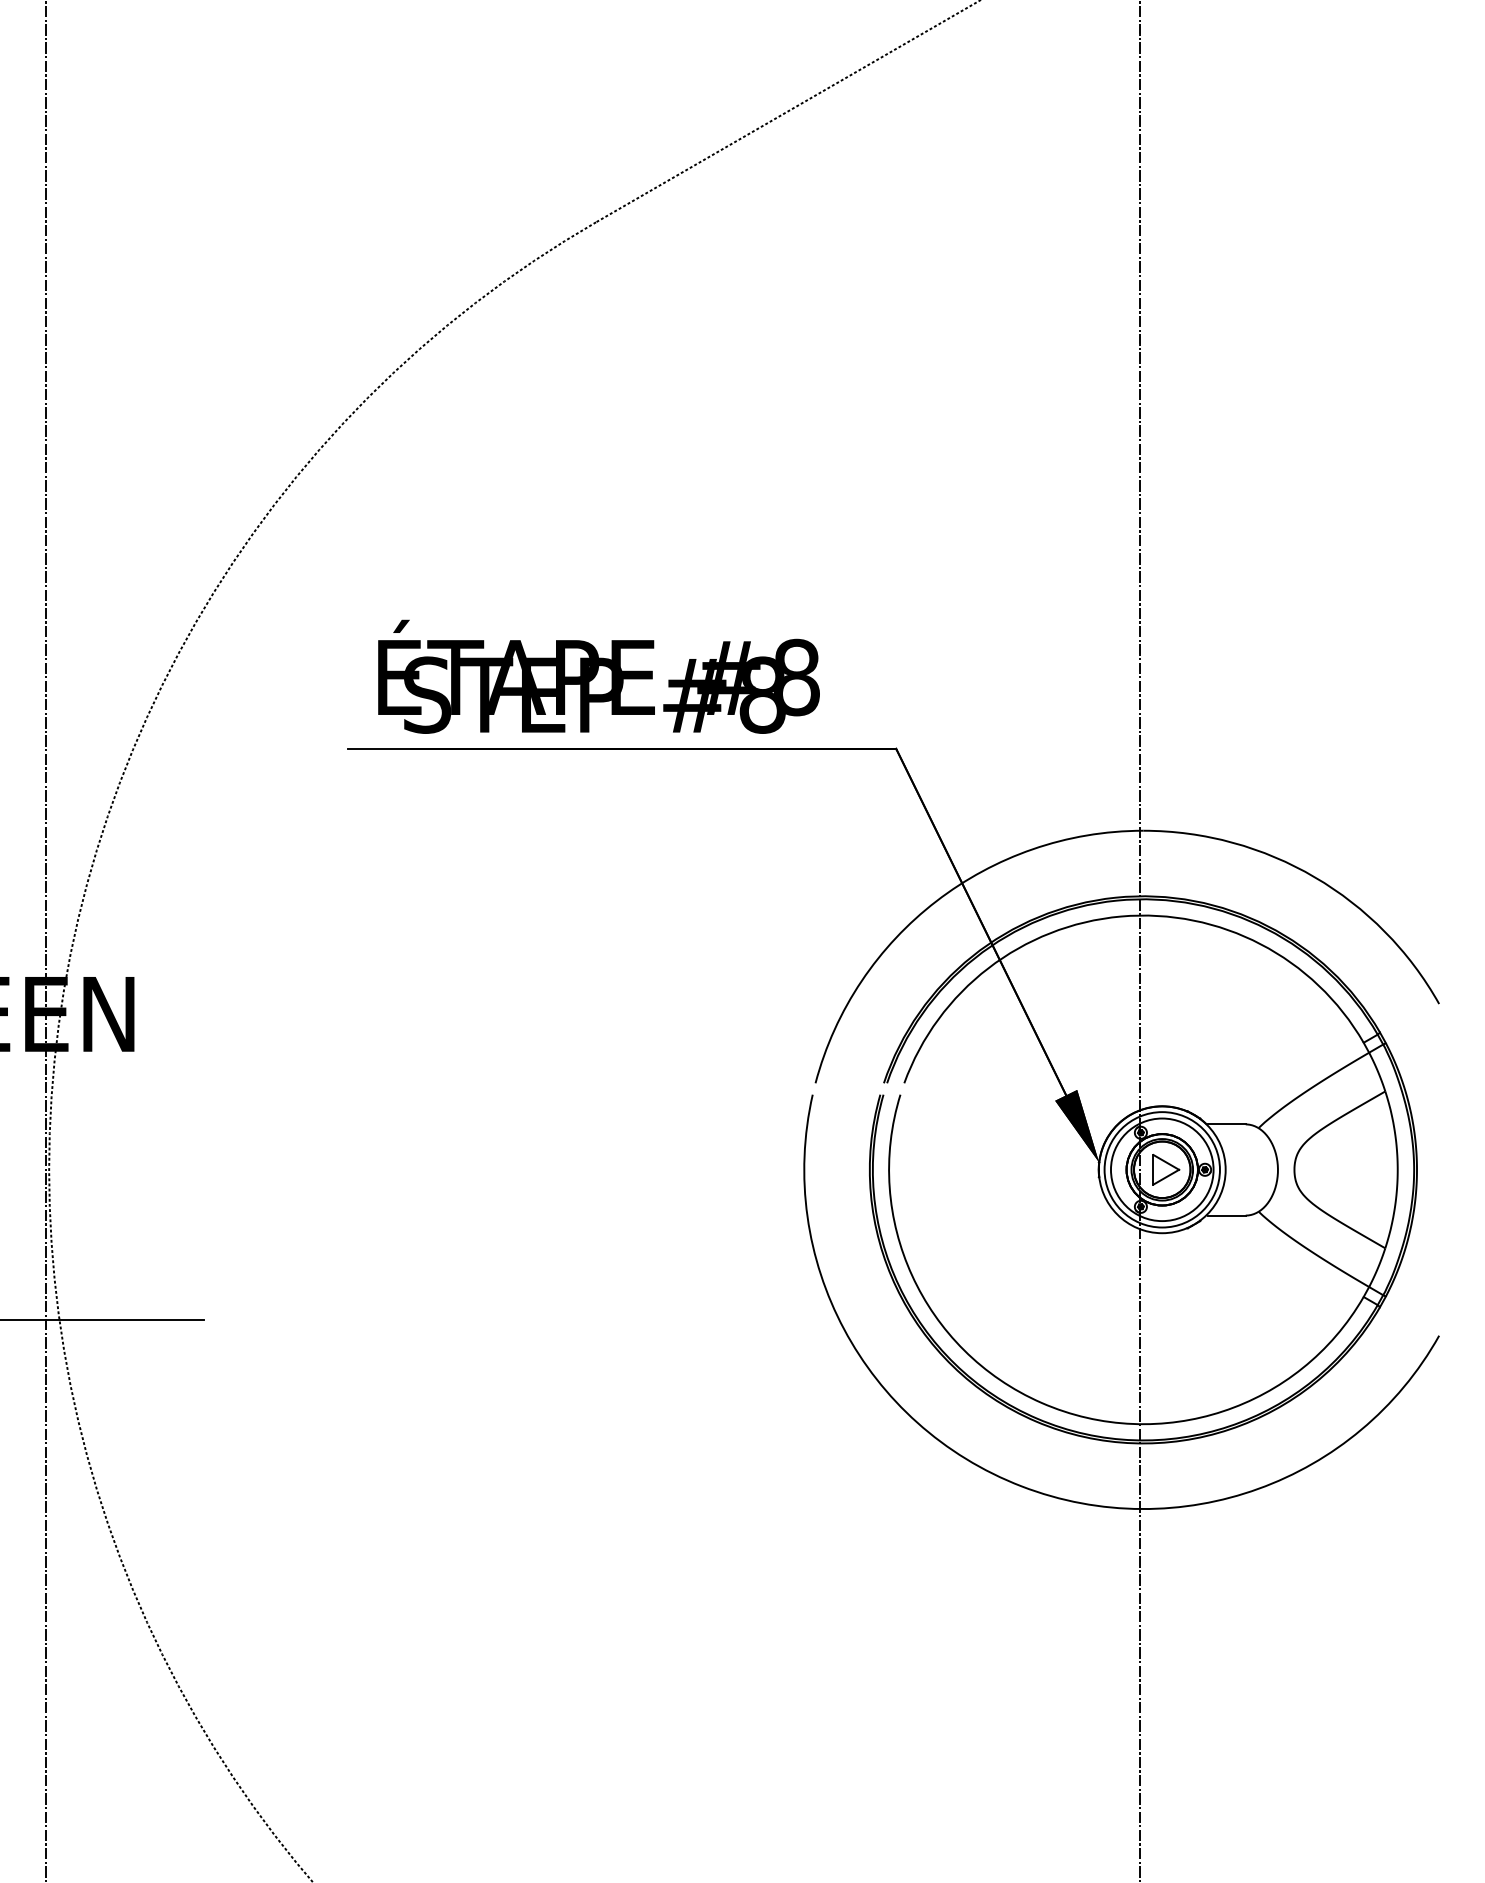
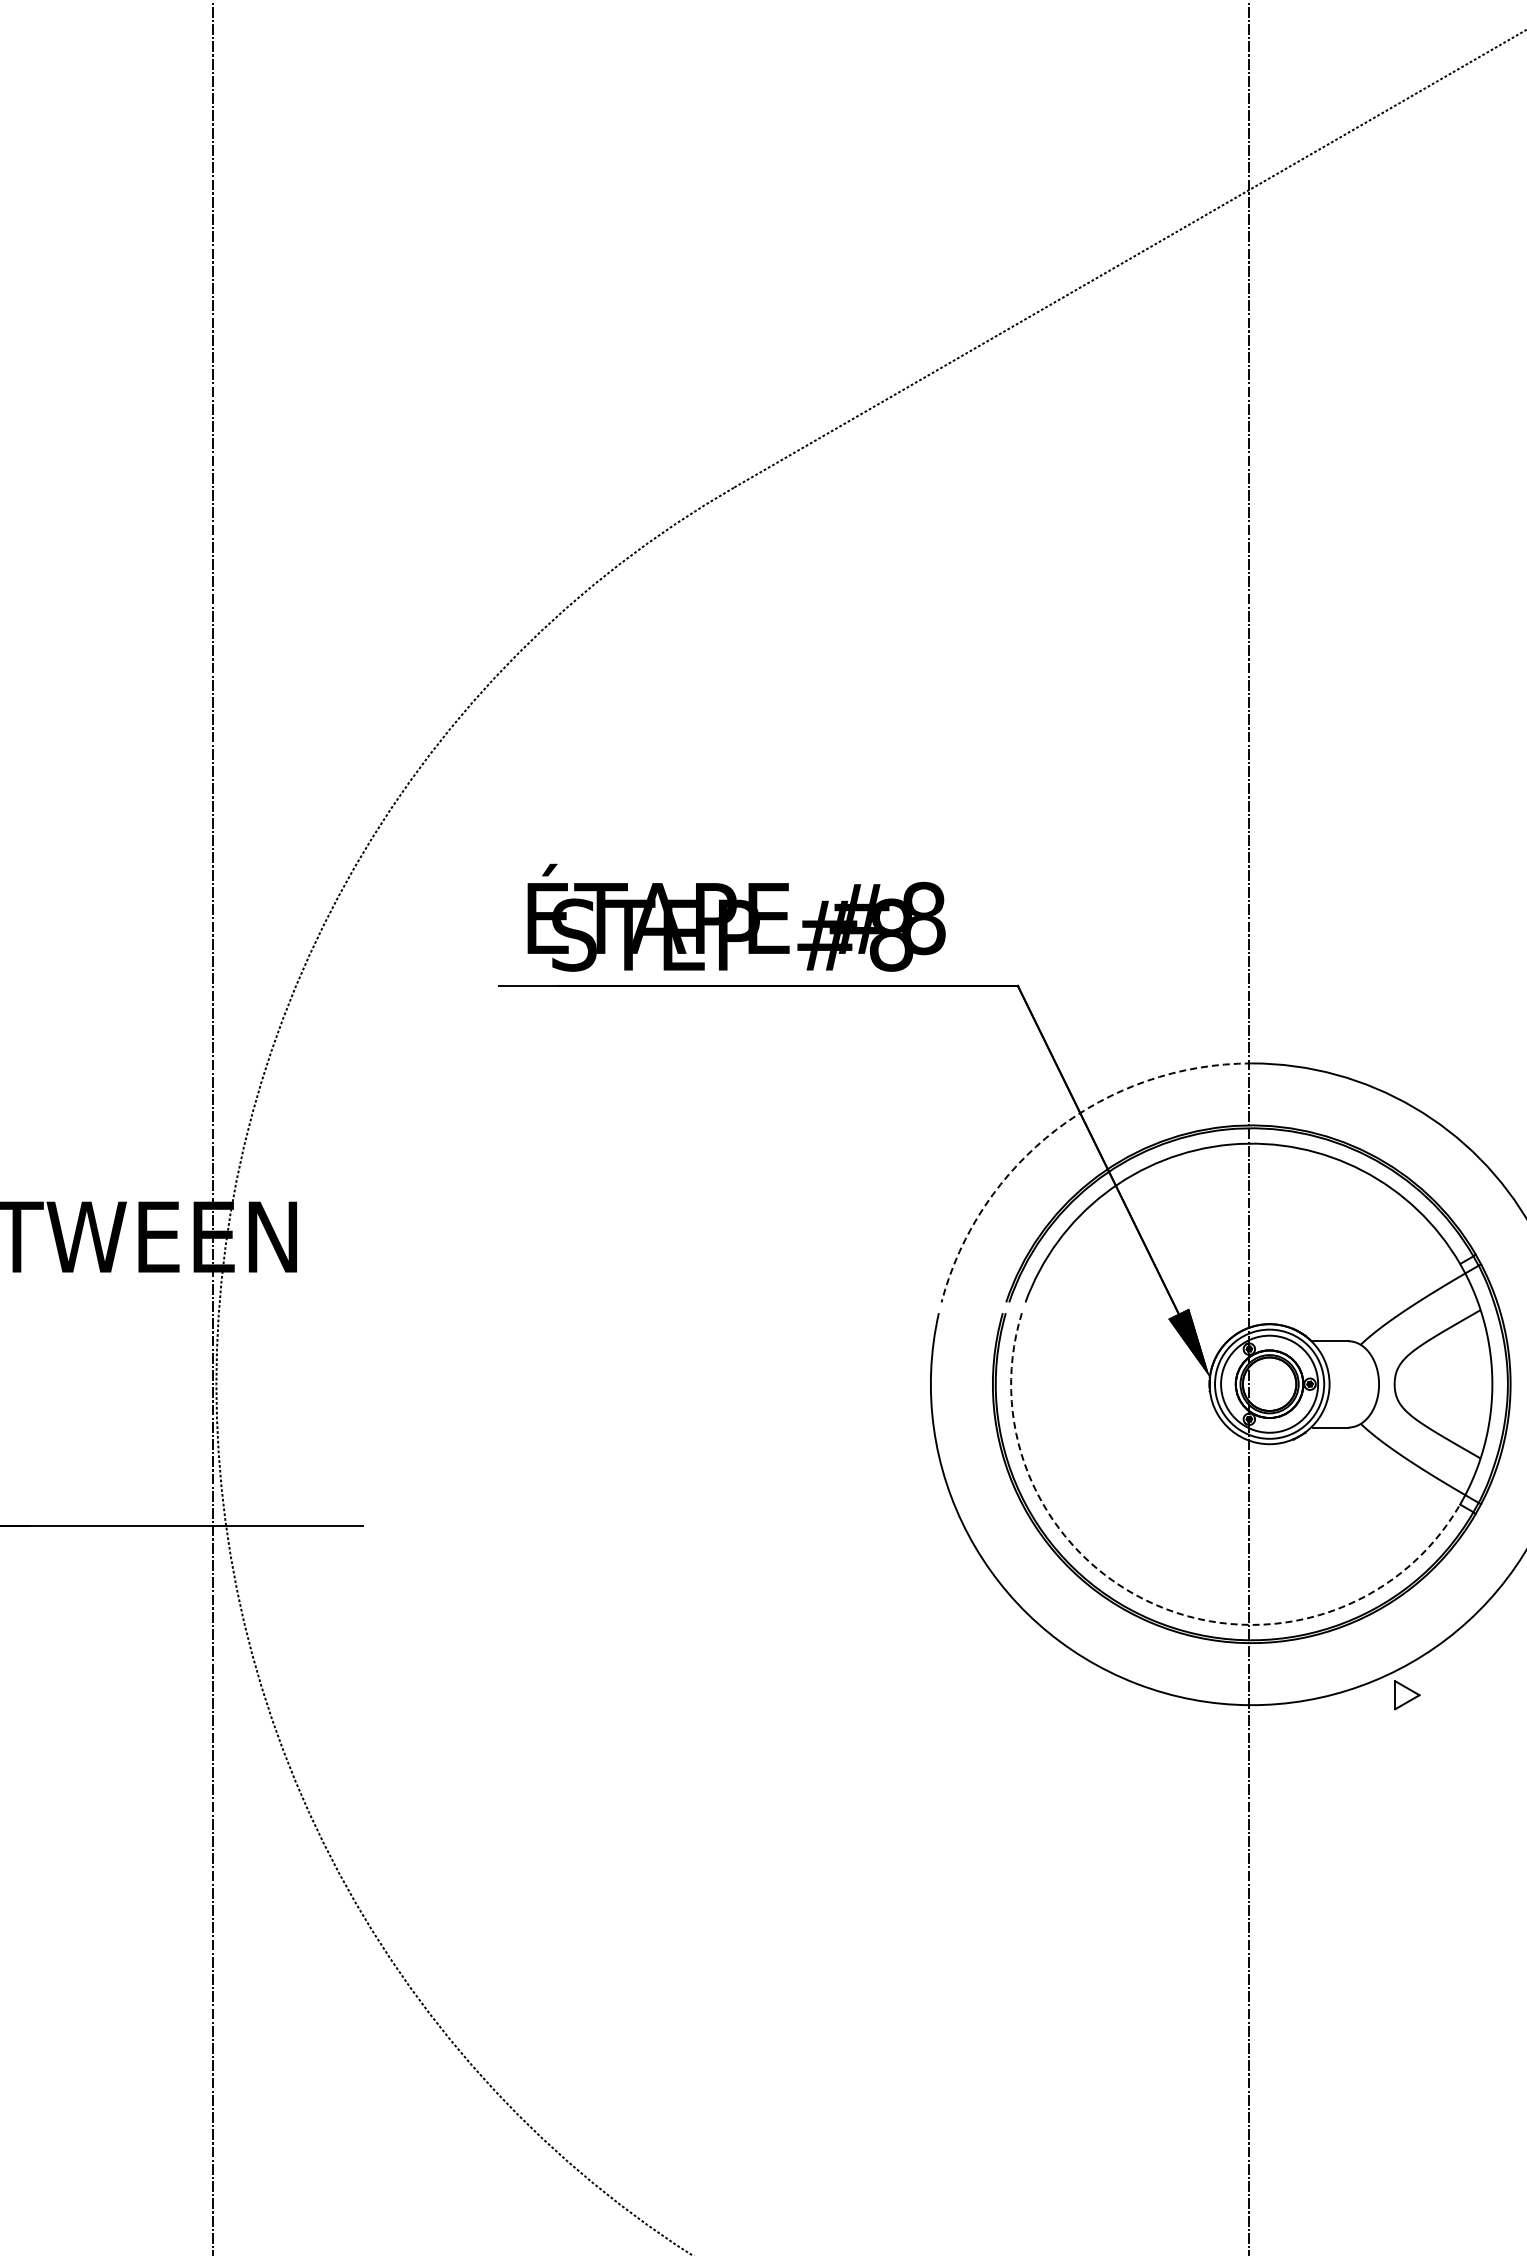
arc: (935, 901) -> (1055, 1130), solid -> dashed
part: (1166, 1170) -> (1407, 1695), moved
arc: (1041, 1402) -> (1155, 1604), solid -> dashed

